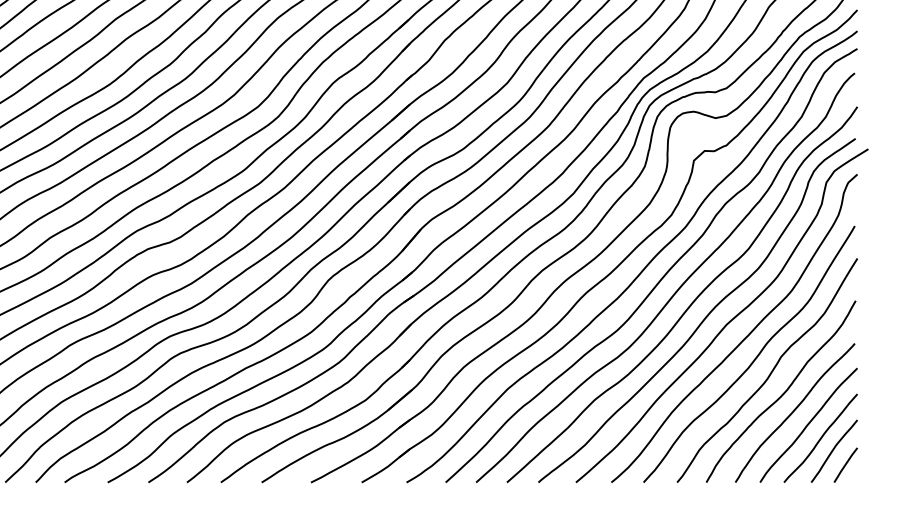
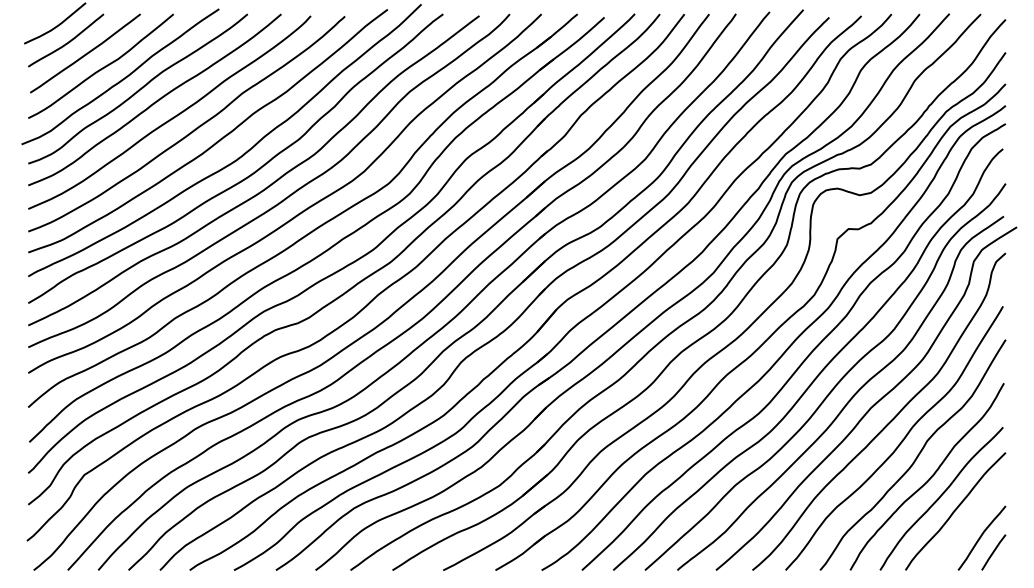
curve: (820, 438) -> (967, 524), removed

